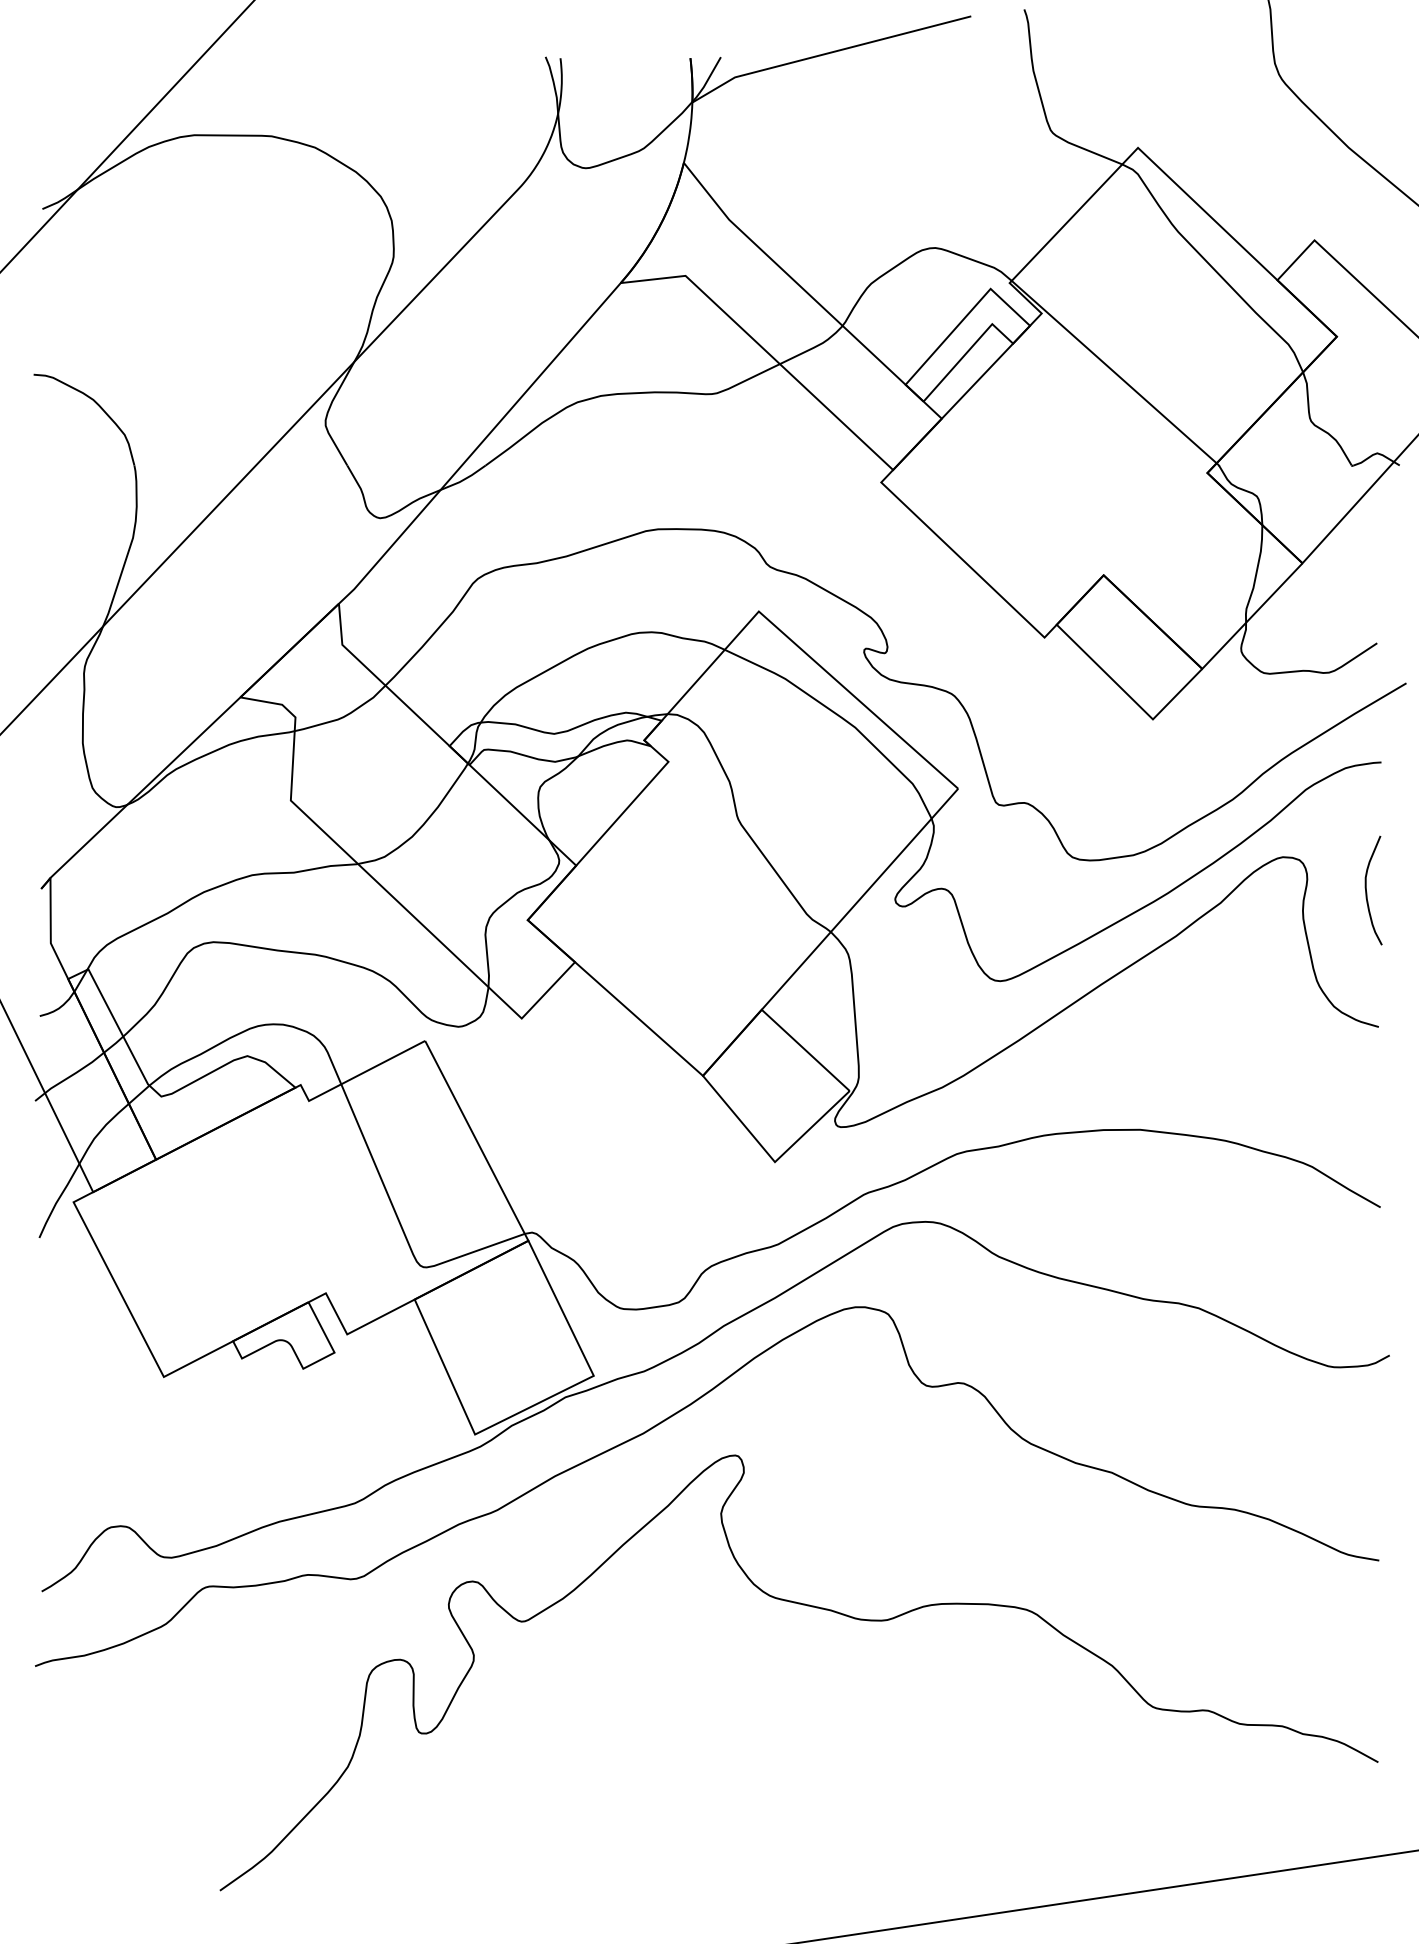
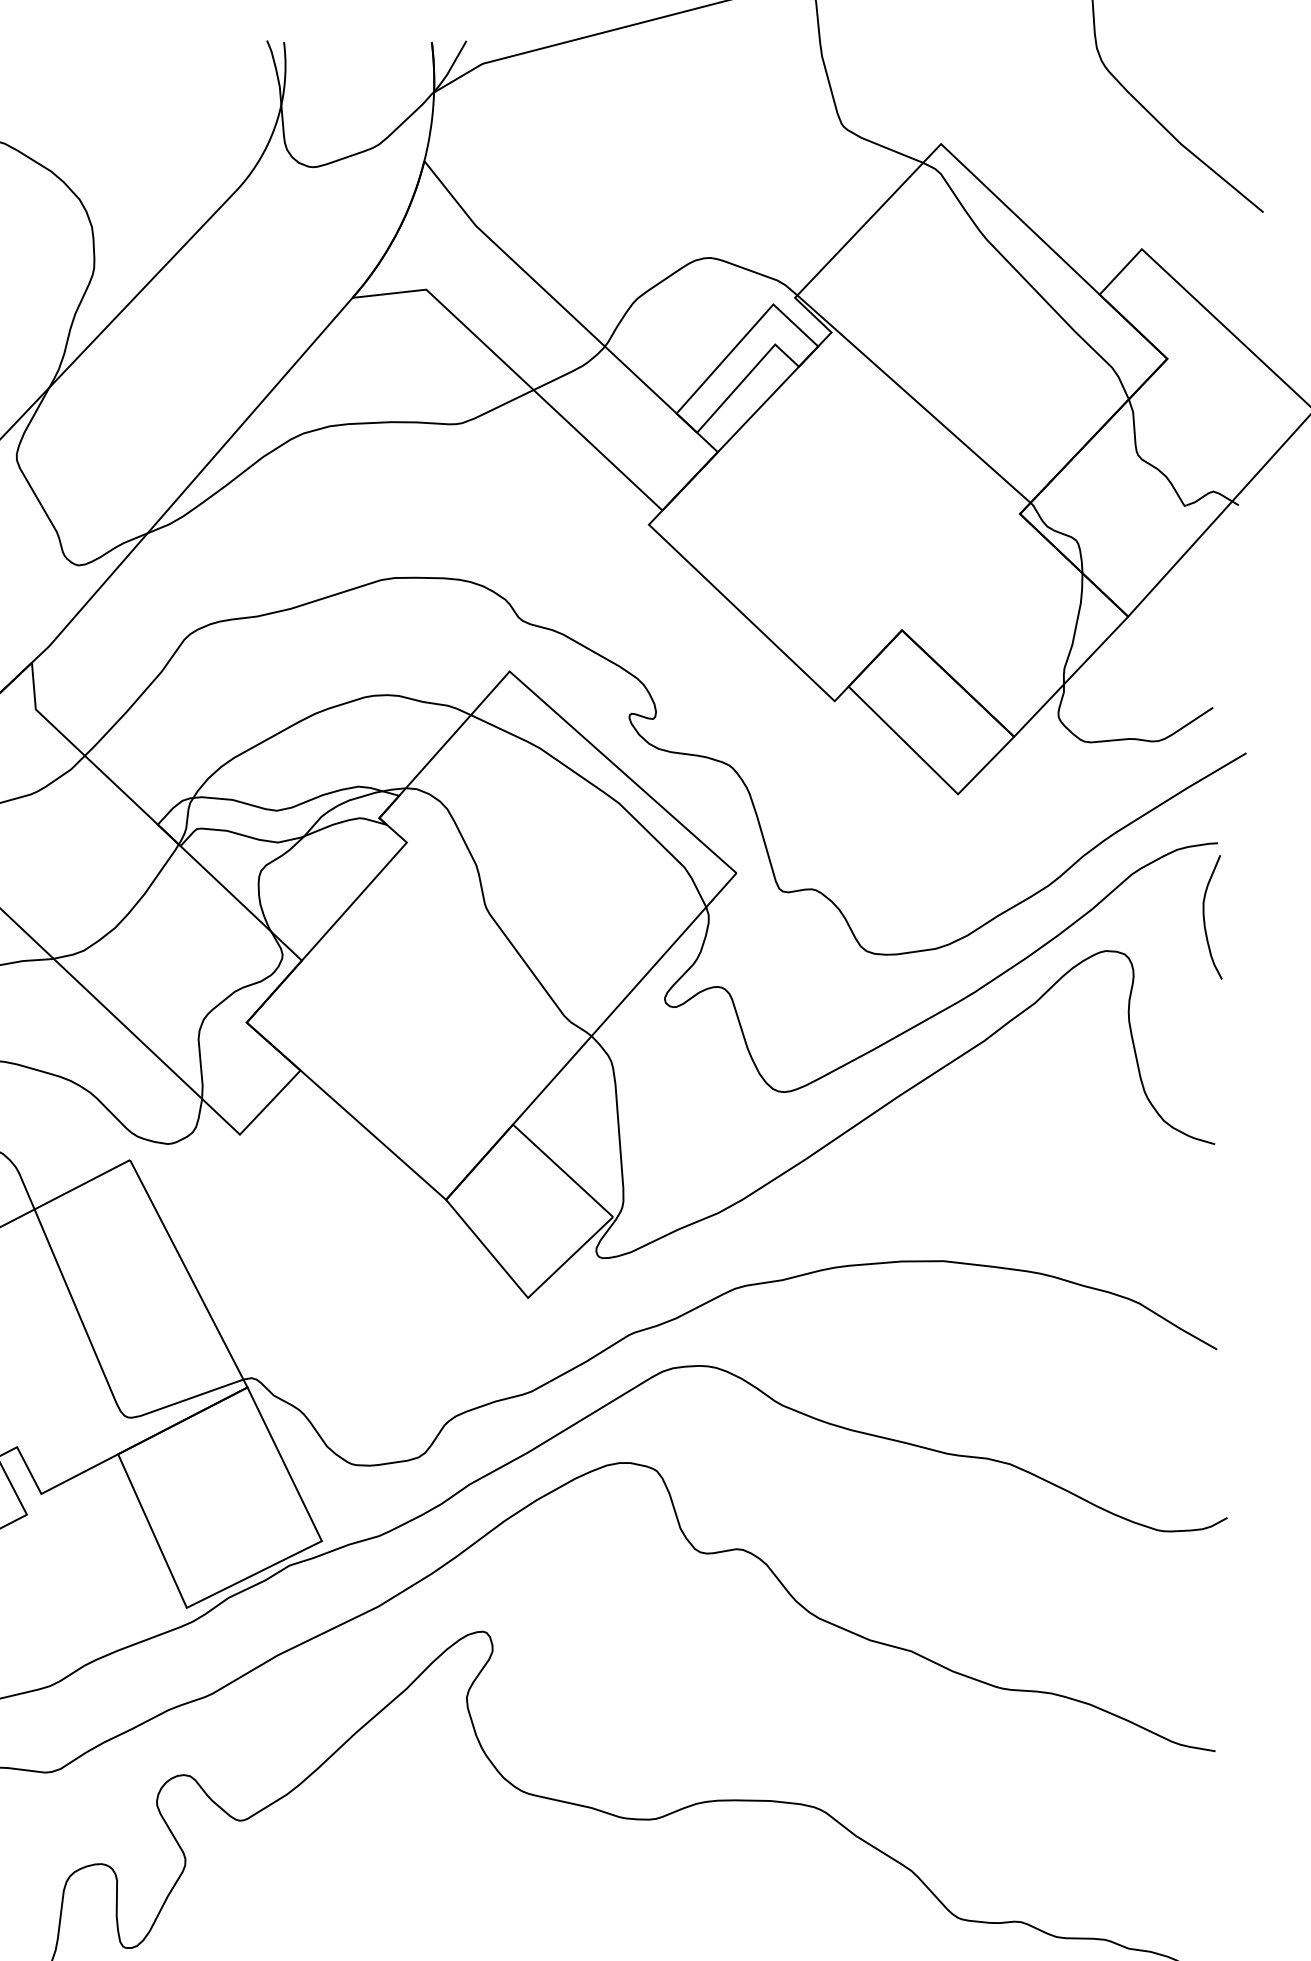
curve: (1367, 892) -> (1205, 919), moved

